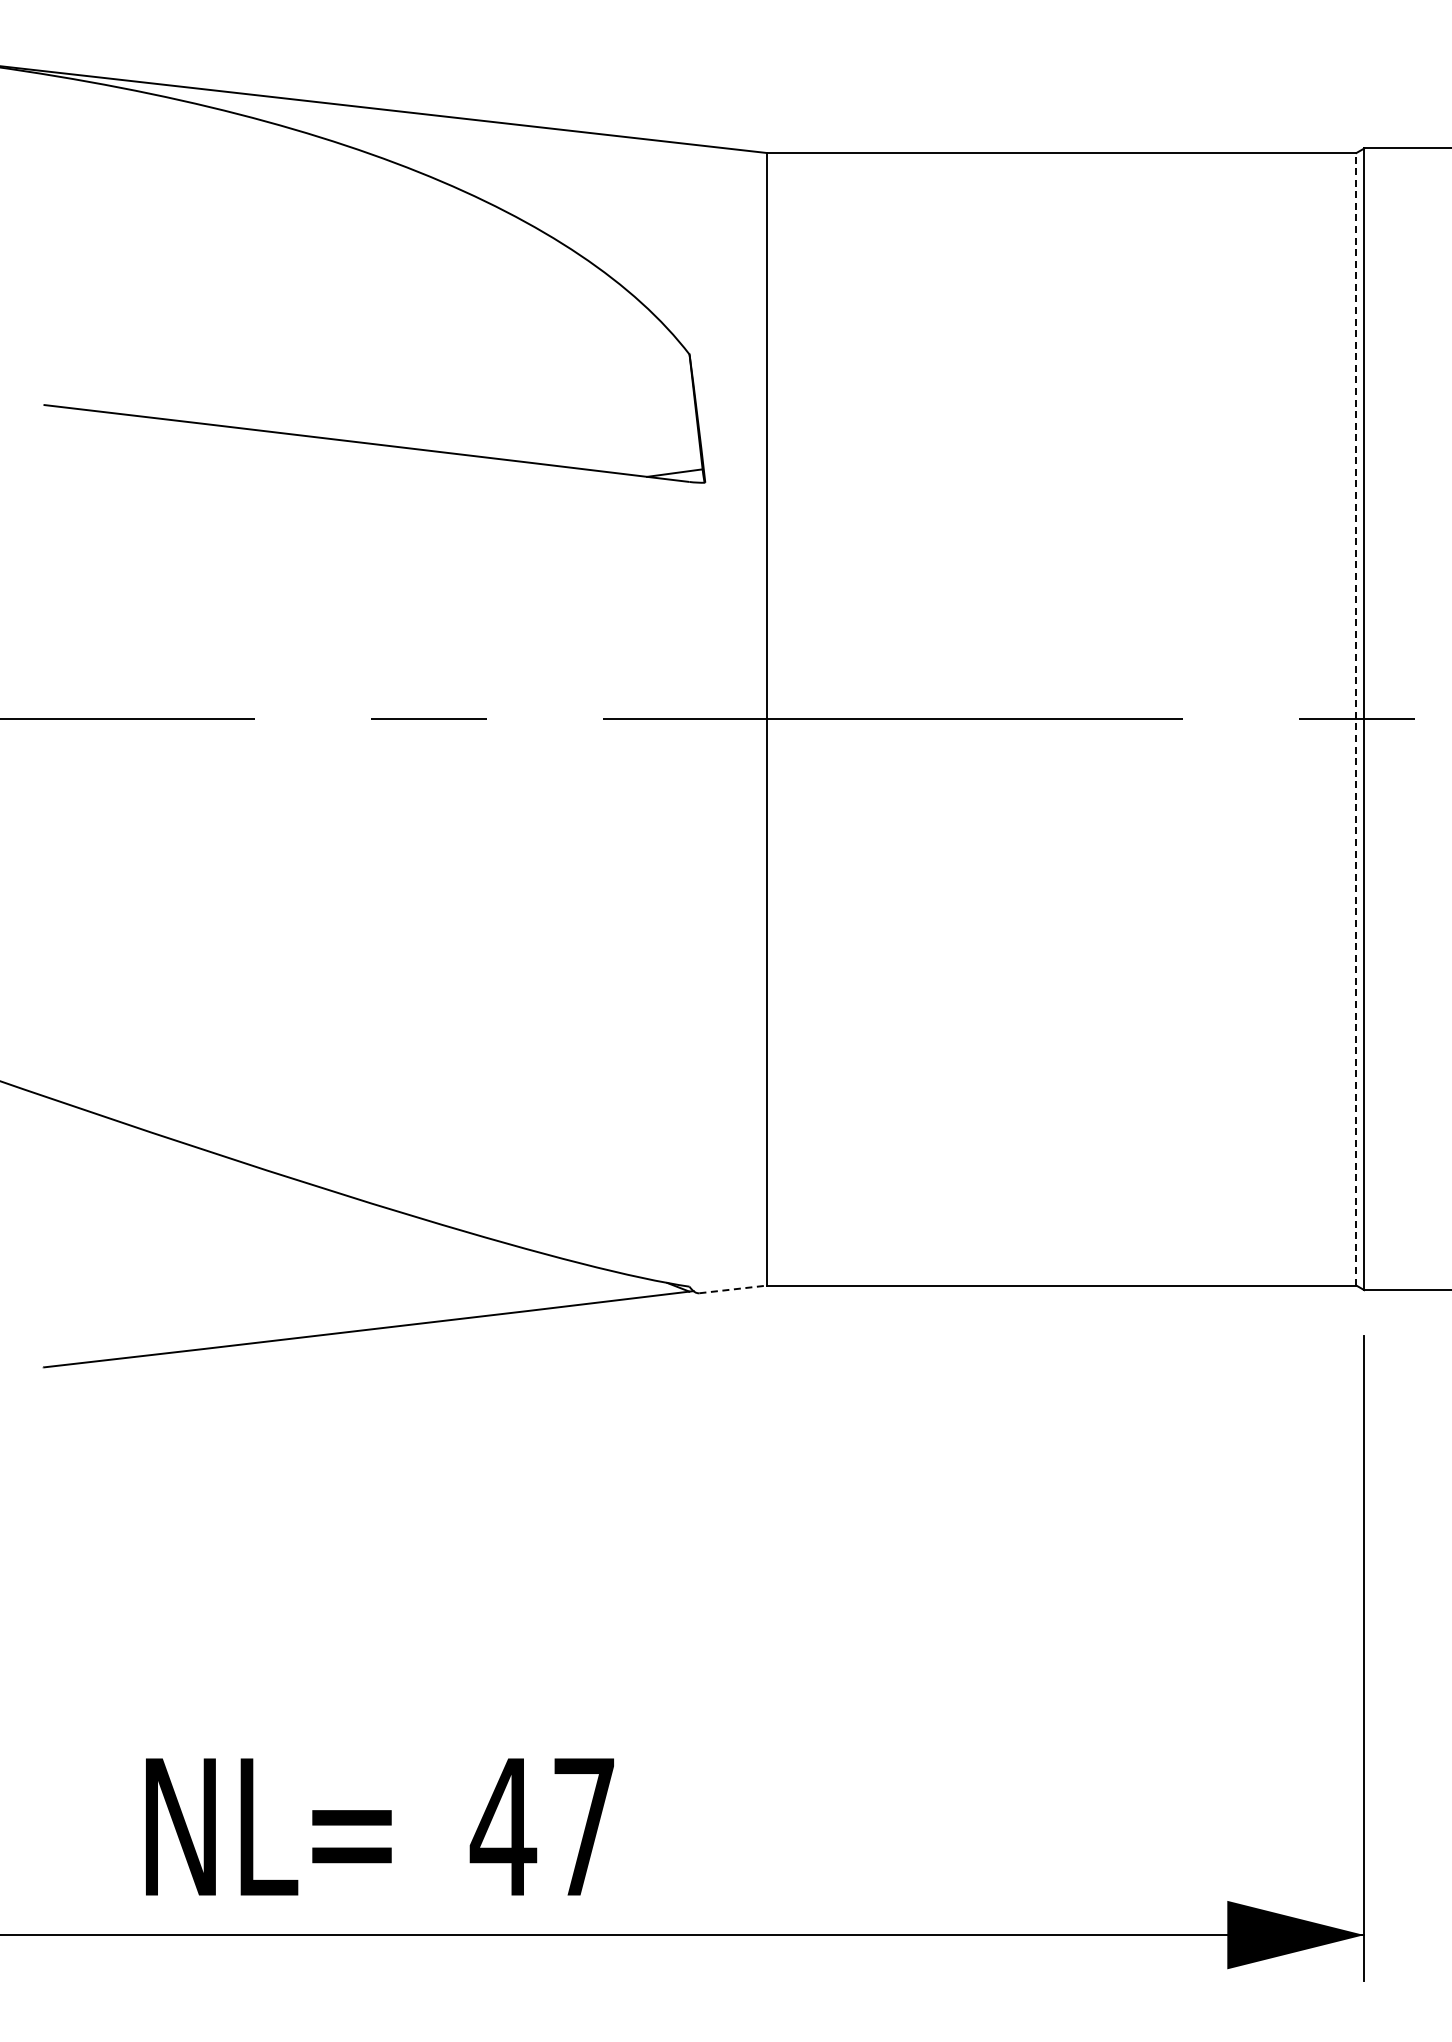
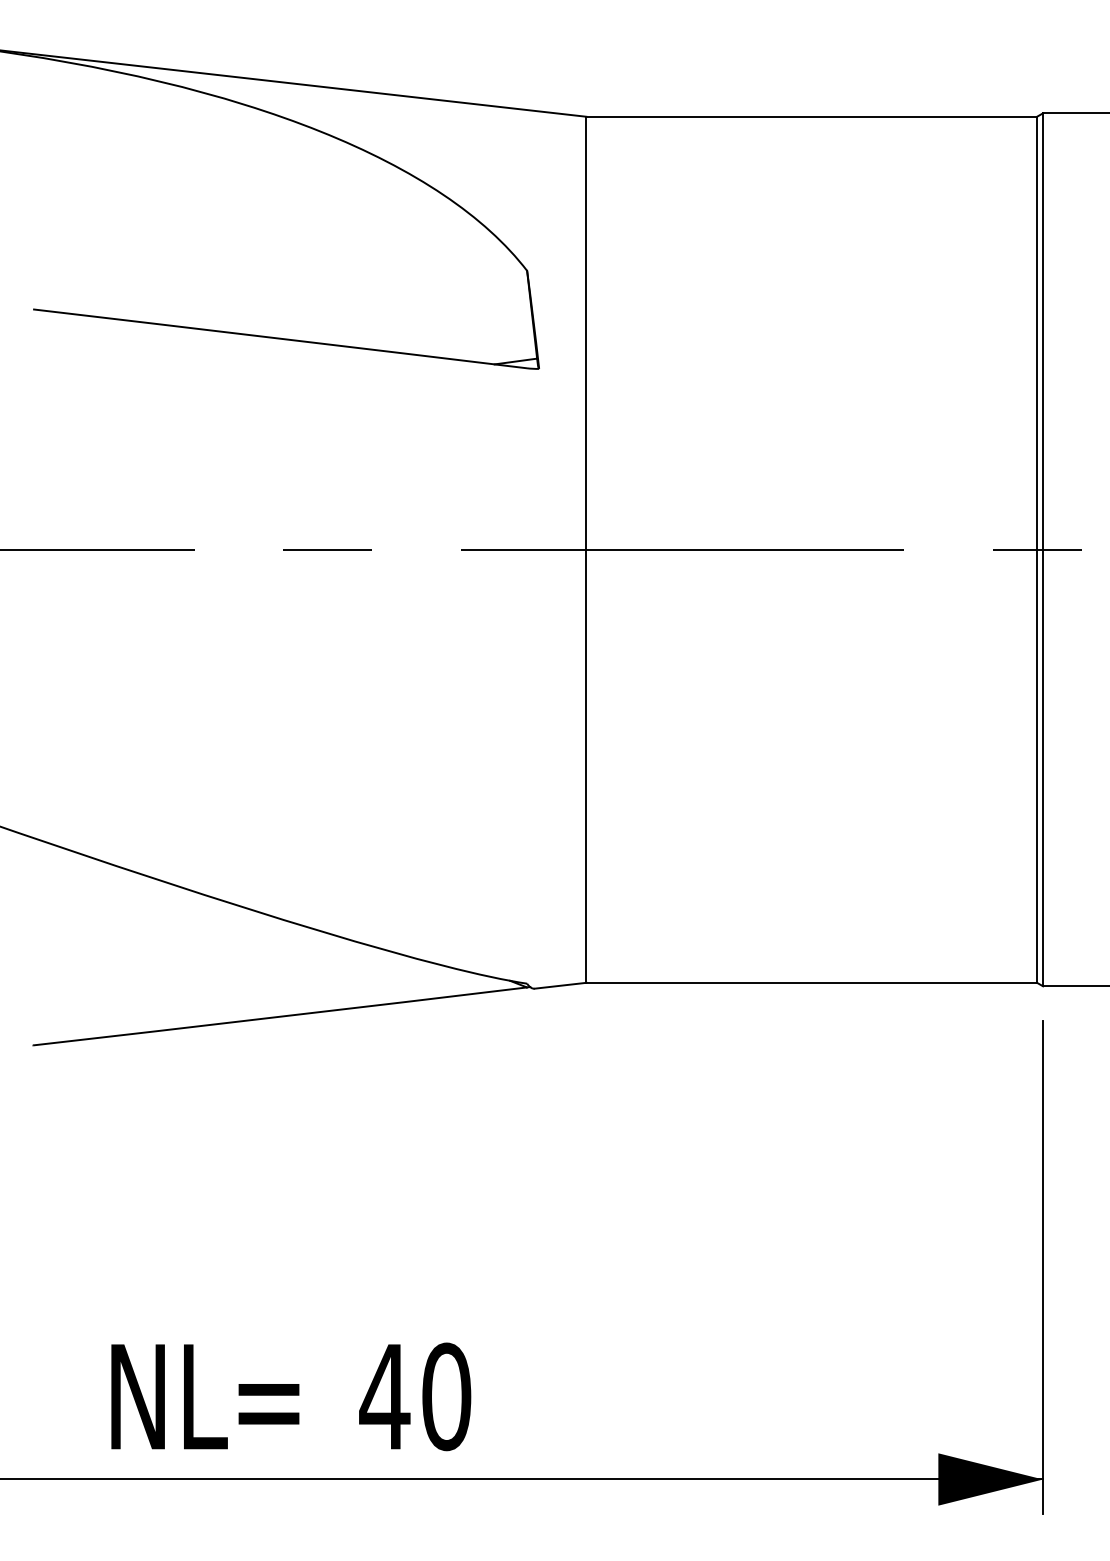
line: (1356, 718) -> (1037, 549), dashed -> solid
line: (733, 1289) -> (560, 985), dashed -> solid
text: (584, 1827) -> (446, 1397), 47 -> 40

